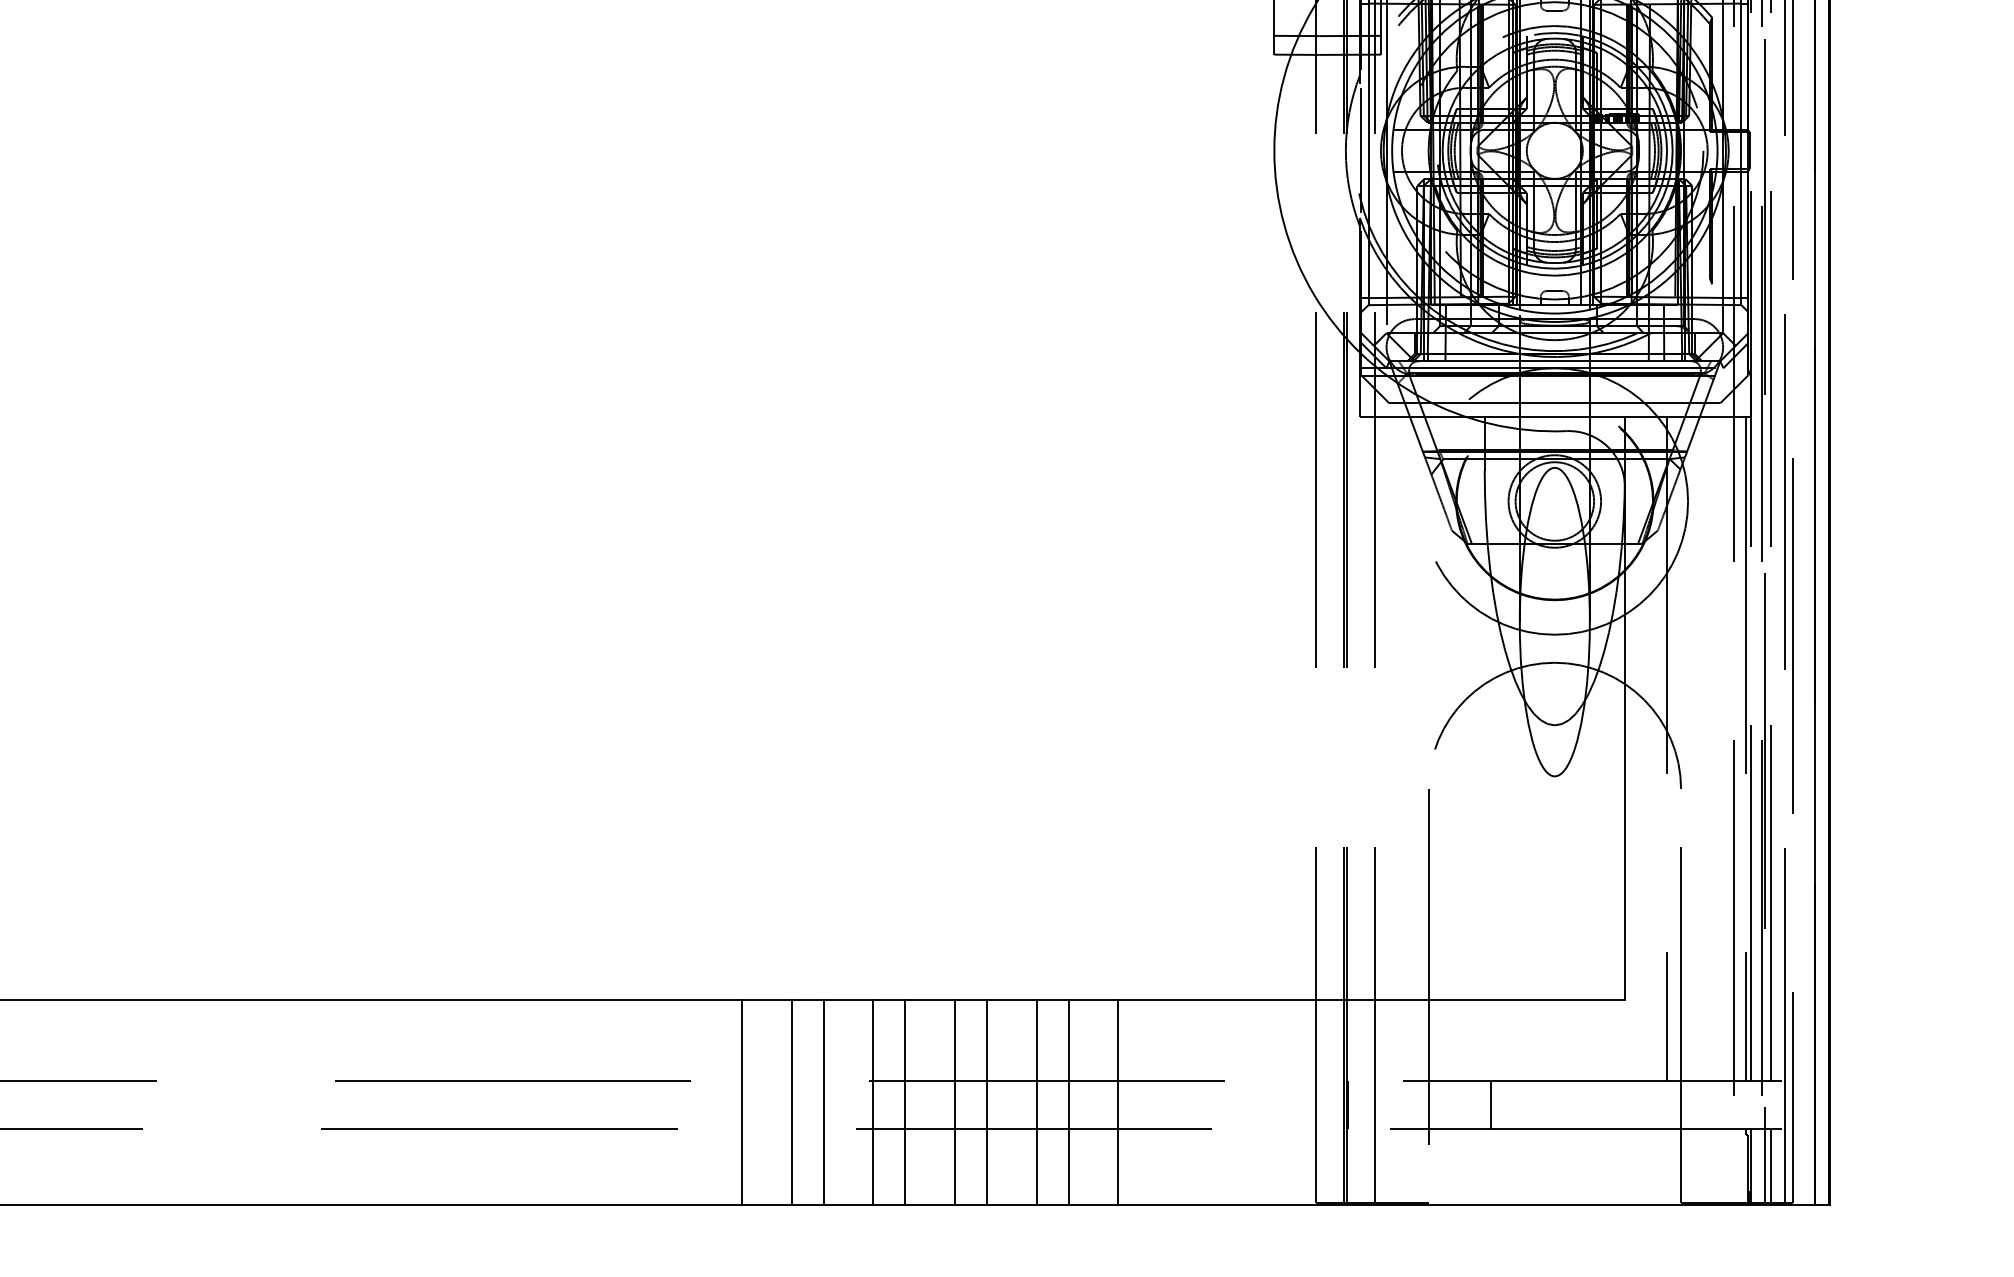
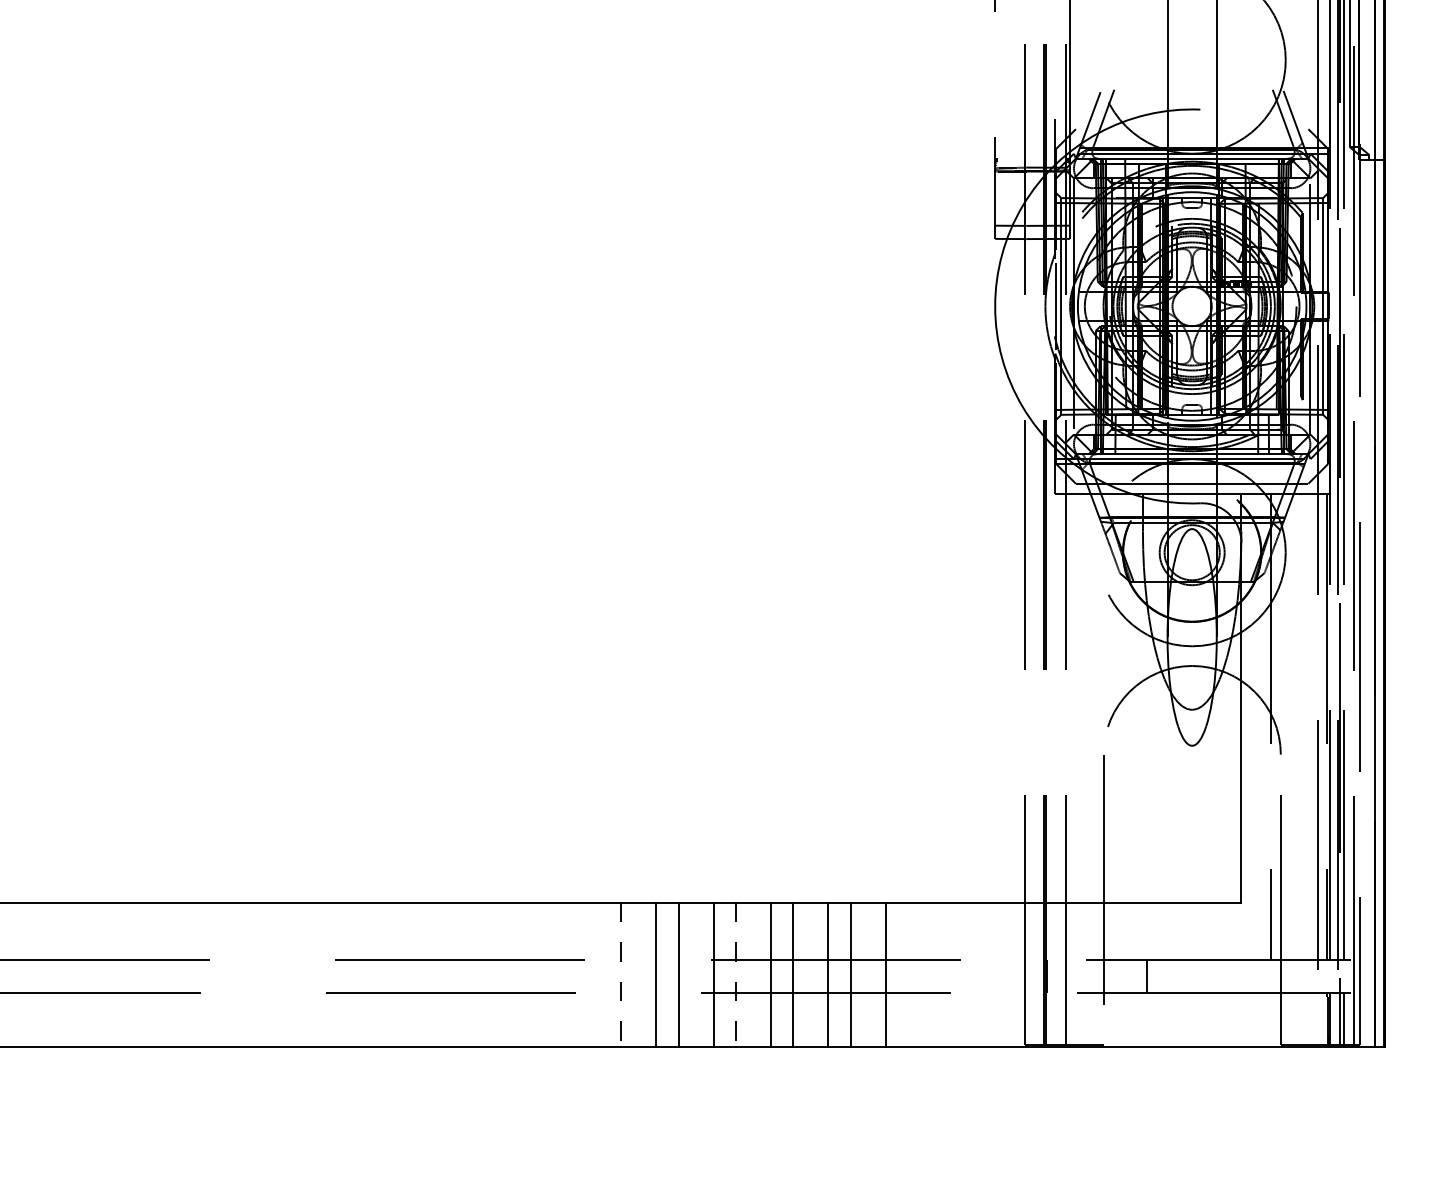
line: (742, 1102) -> (621, 974), solid -> dashed
line: (906, 1102) -> (736, 974), solid -> dashed

